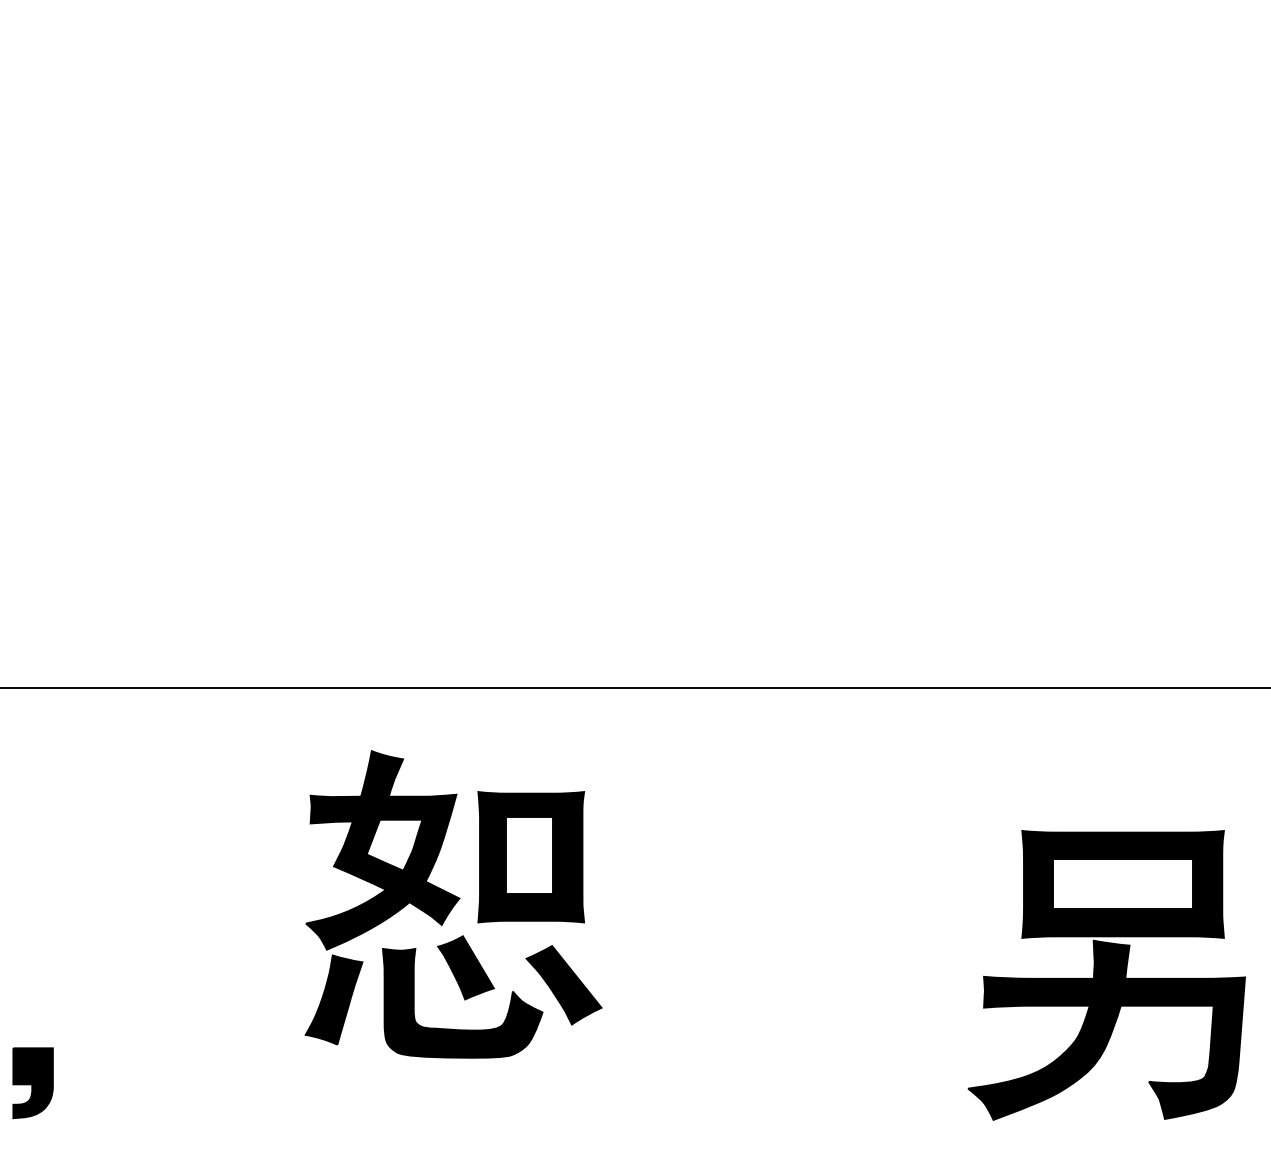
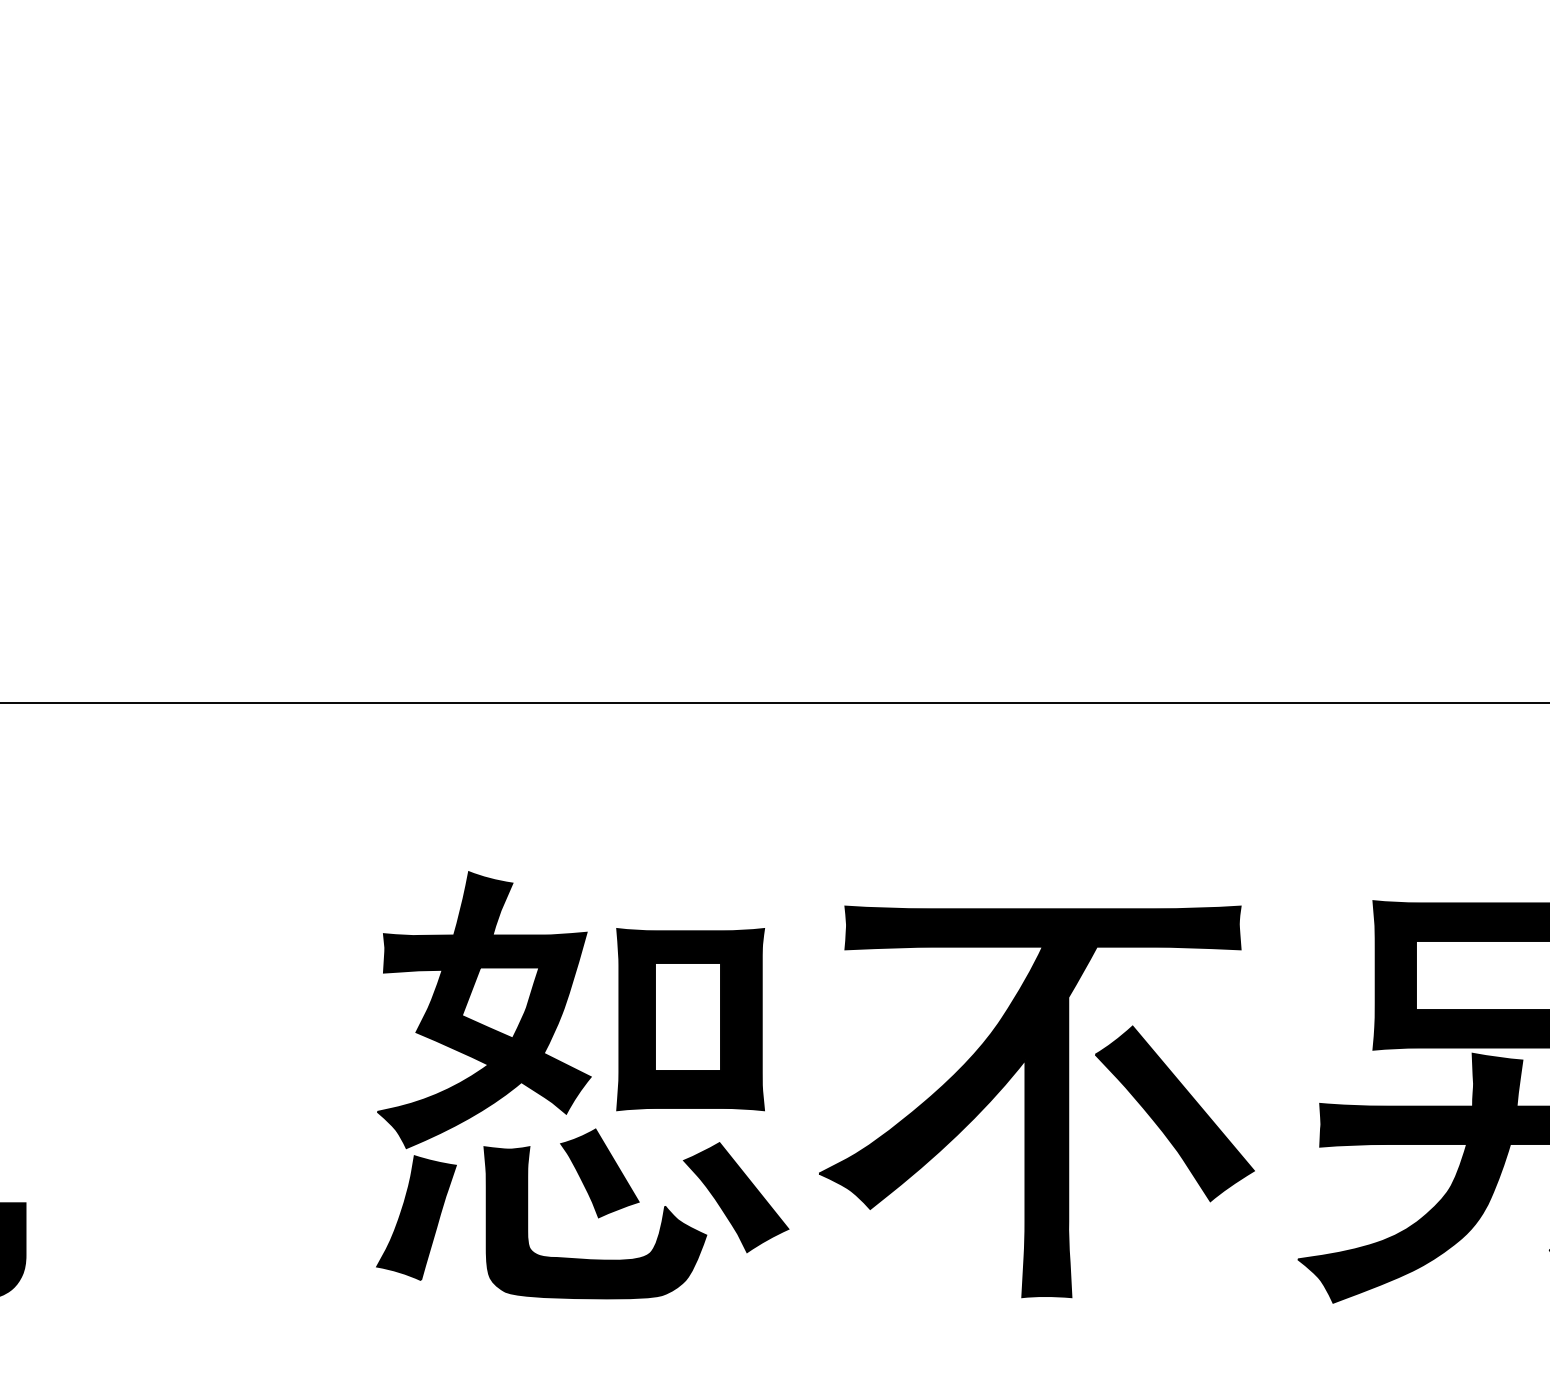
part: (453, 904) -> (582, 1085), moved
part: (780, 975) -> (1037, 1102), added

